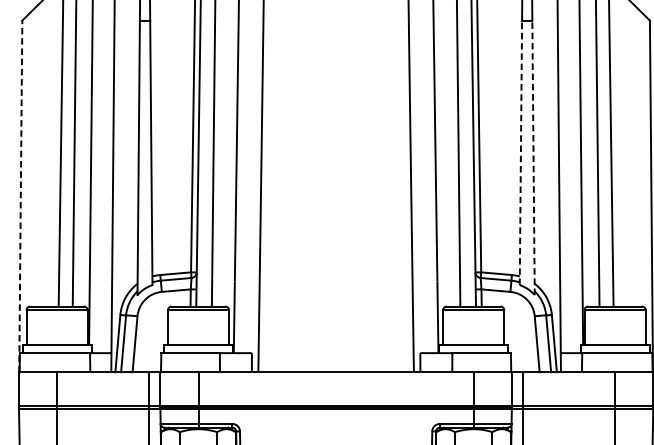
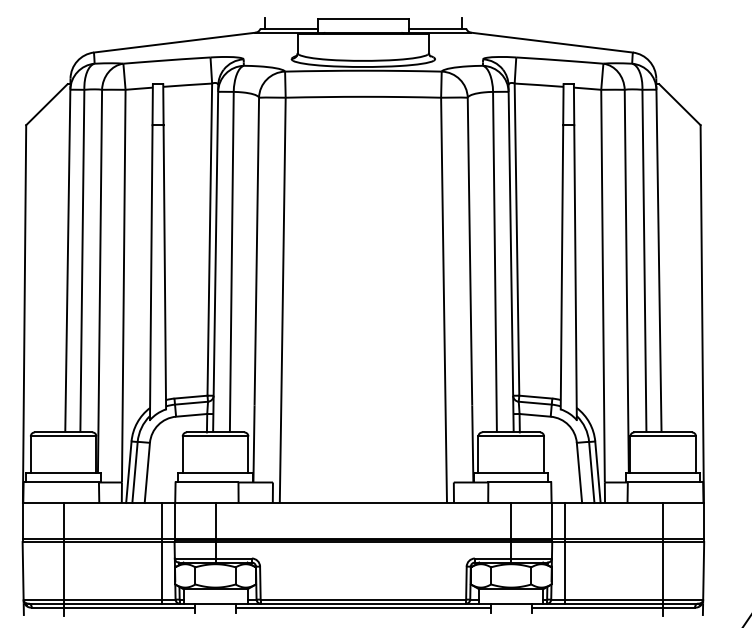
line: (520, 152) -> (561, 266), dashed -> solid
line: (533, 157) -> (575, 272), dashed -> solid
line: (20, 196) -> (24, 314), dashed -> solid

